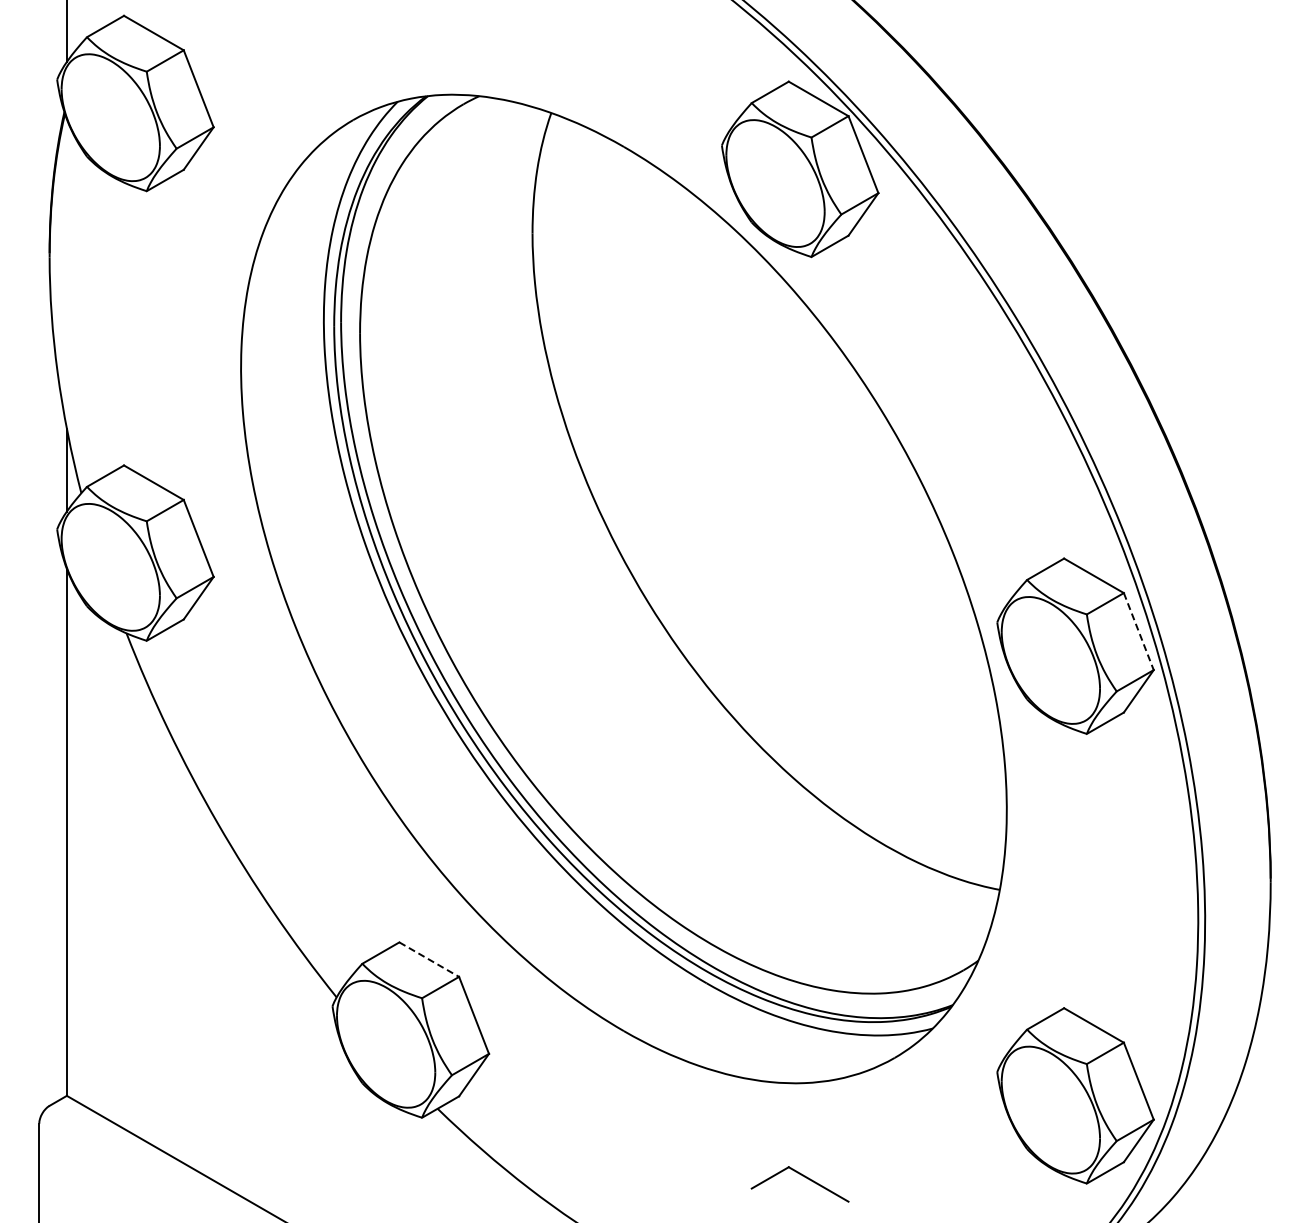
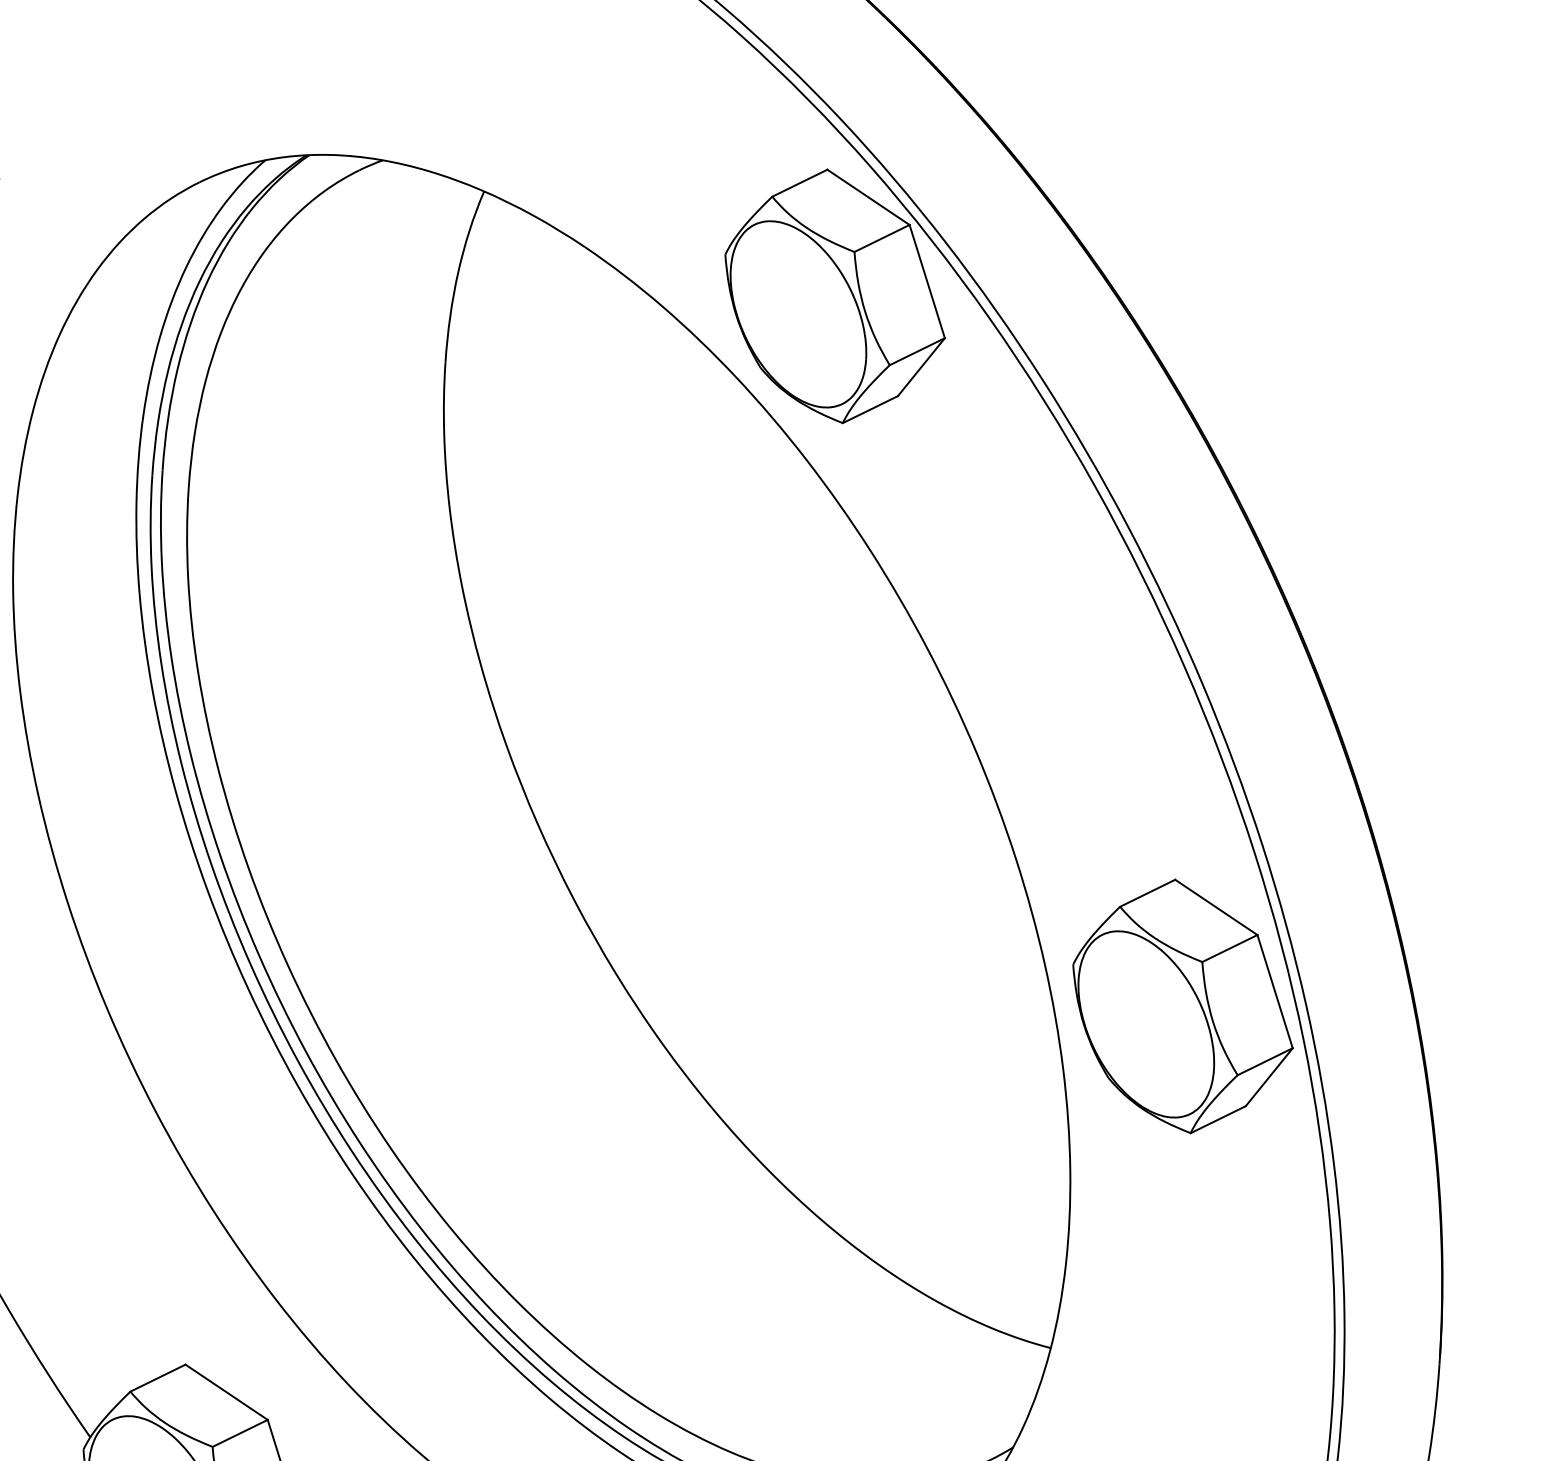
line: (1138, 632) -> (1274, 992), dashed -> solid
line: (429, 959) -> (227, 1392), dashed -> solid

